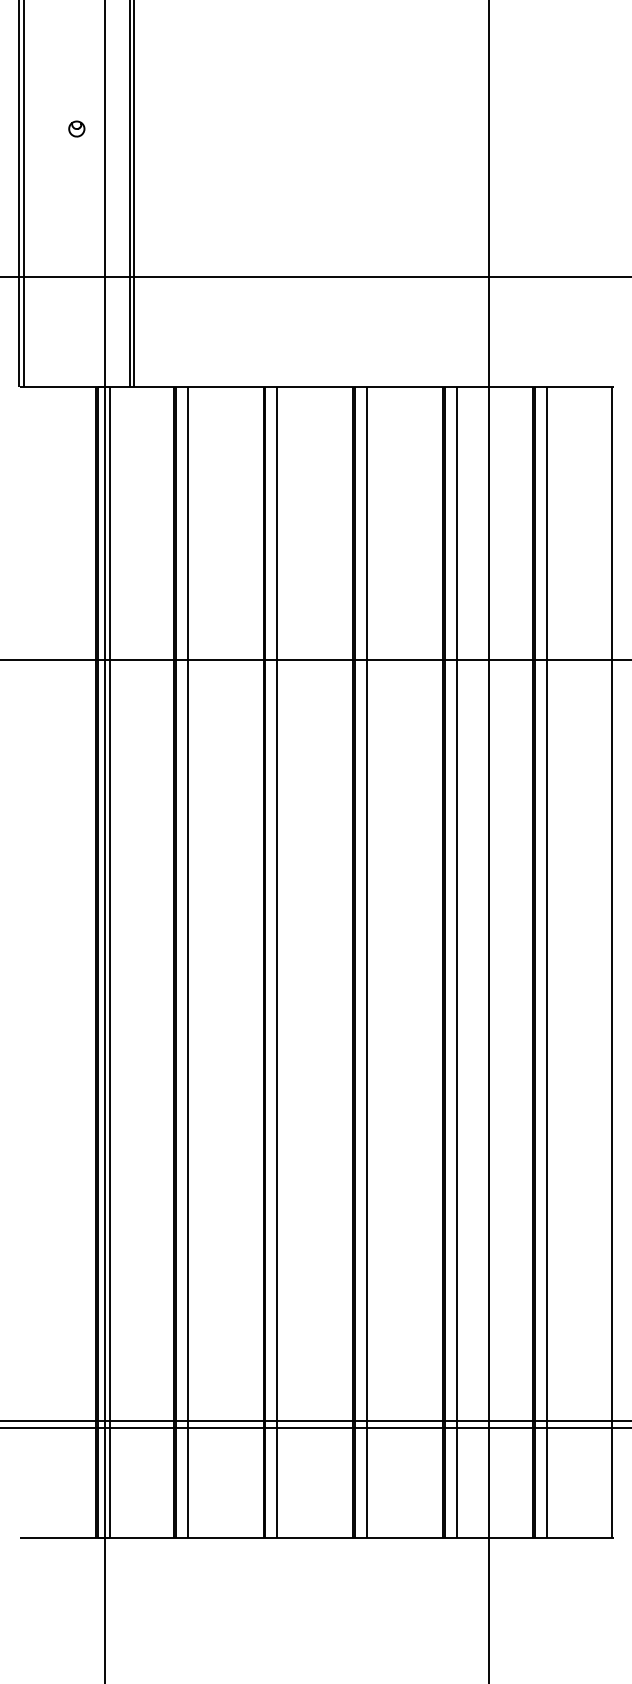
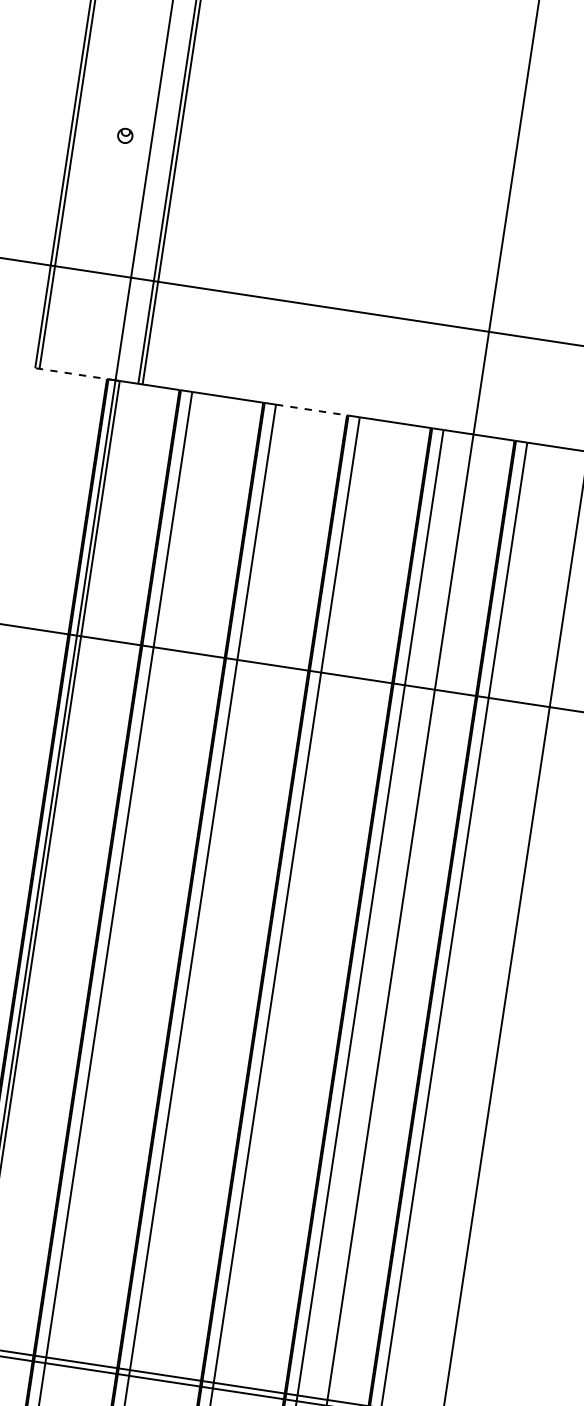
line: (58, 386) -> (71, 373), solid -> dashed
line: (315, 386) -> (311, 409), solid -> dashed

